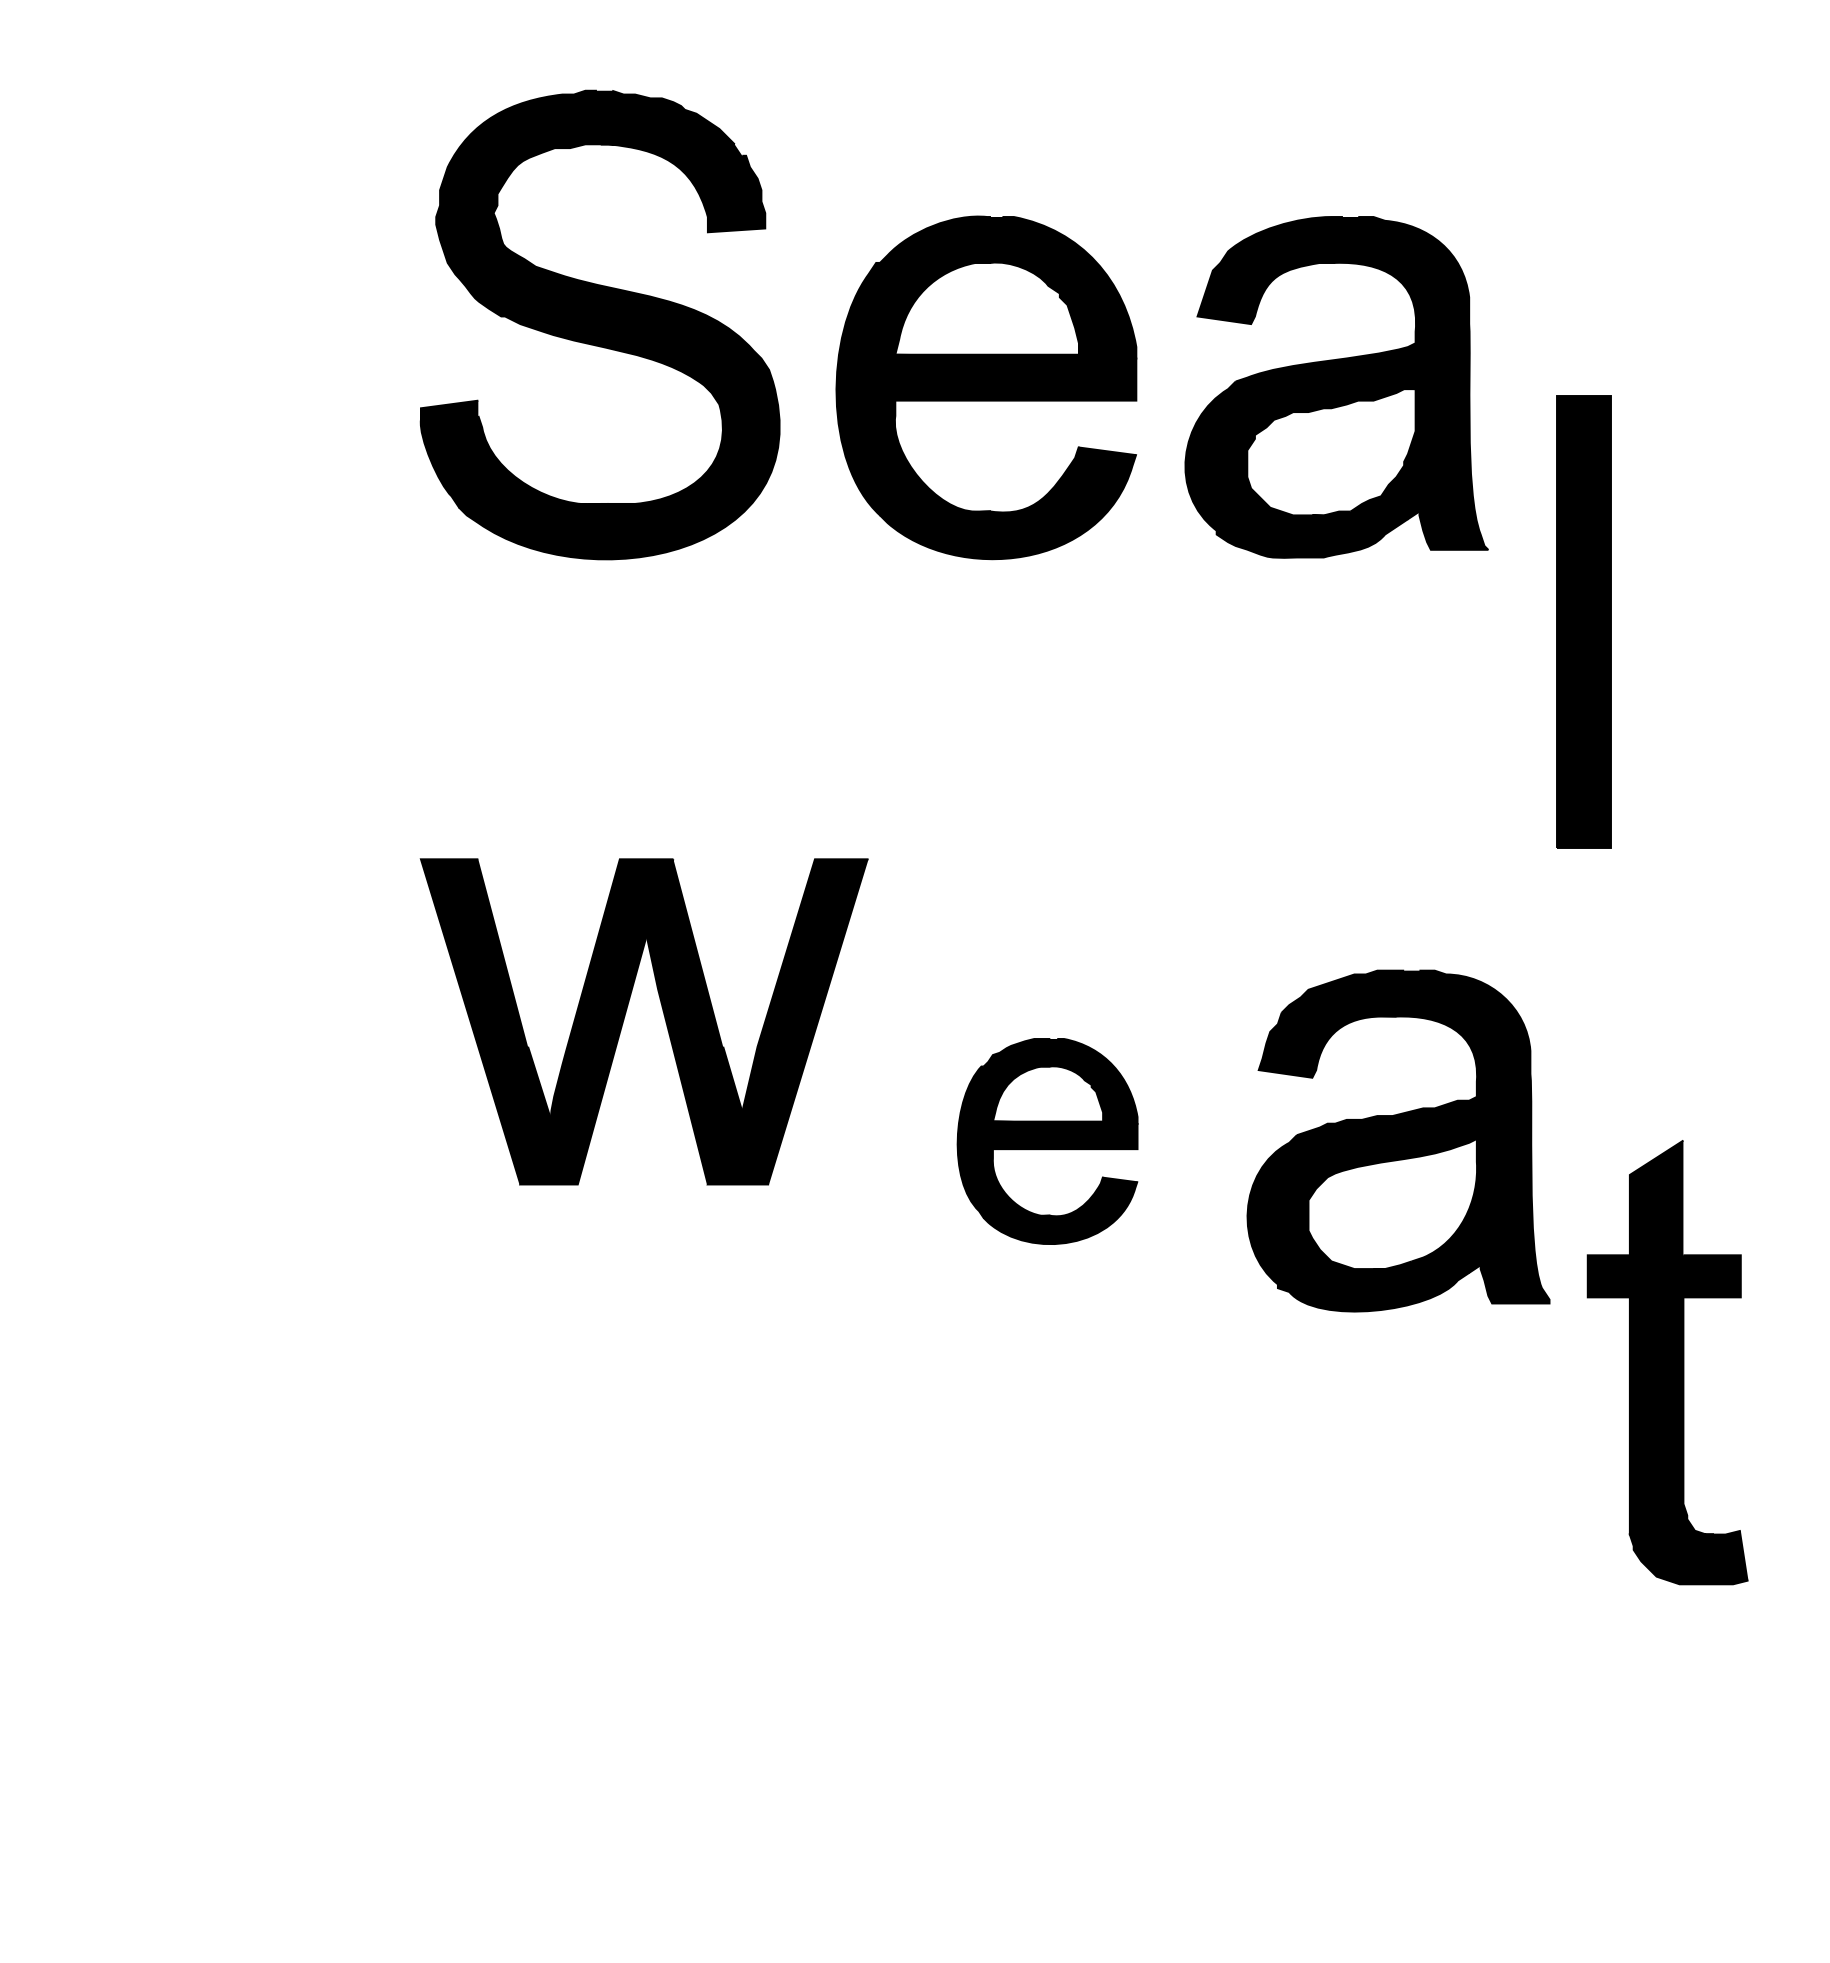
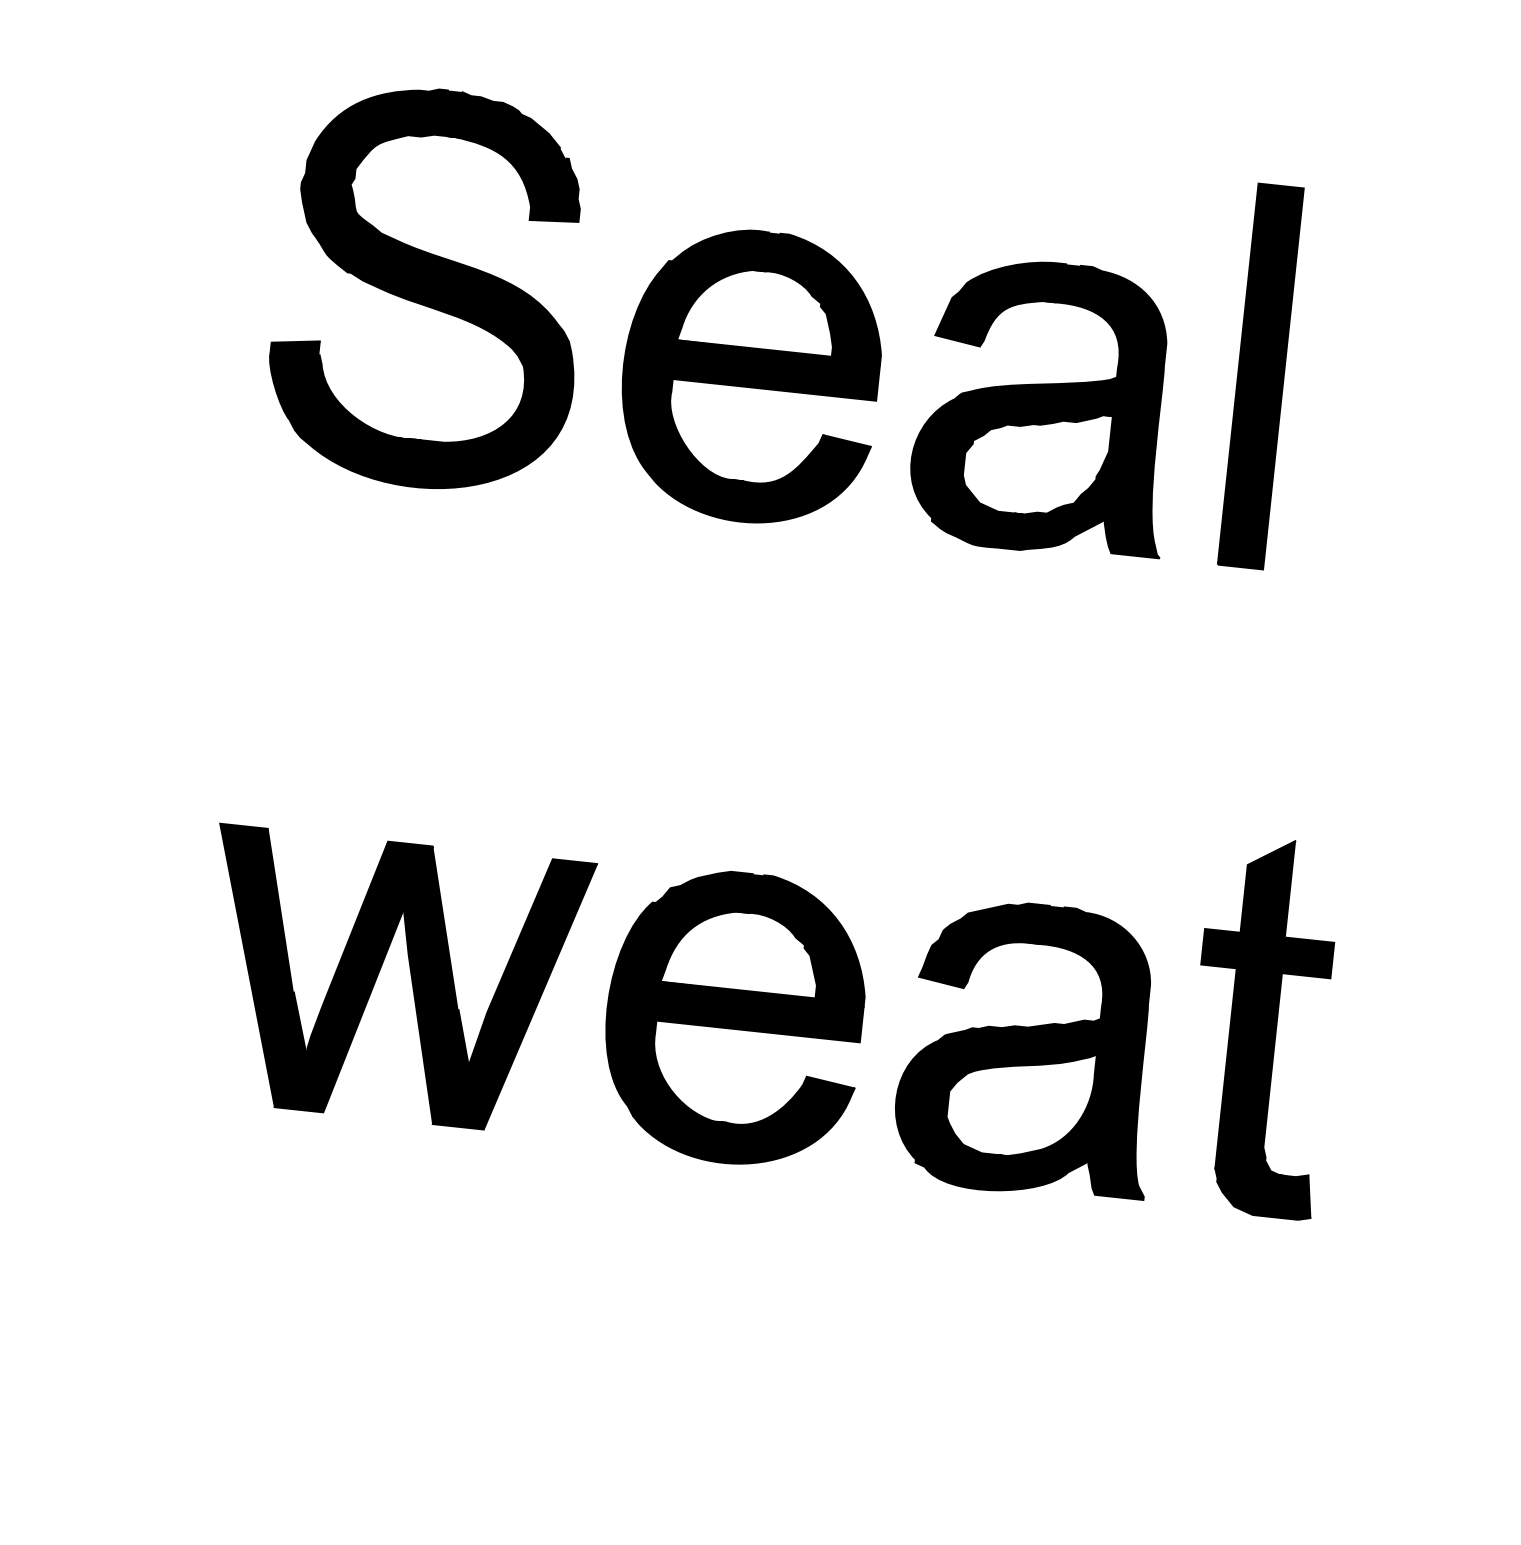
part: (1583, 621) -> (1260, 375), moved
part: (625, 1016) -> (378, 974), moved
part: (1047, 1141) -> (734, 1018), size x1.67
part: (1667, 1362) -> (1262, 1026), moved

